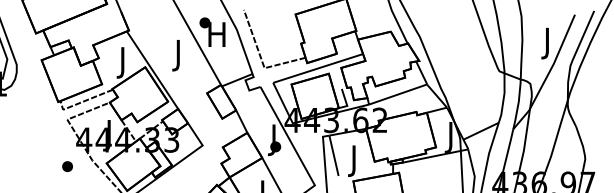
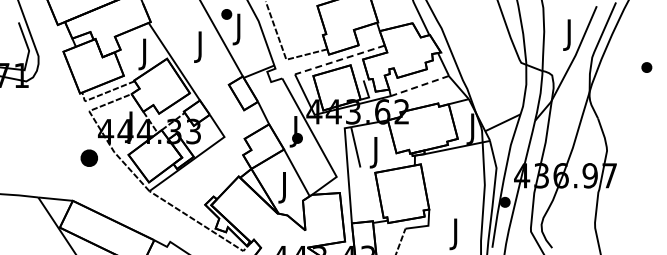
text: (216, 37) -> (238, 29), H -> J
line: (317, 68) -> (339, 60), solid -> dashed
line: (397, 94) -> (419, 86), solid -> dashed
part: (67, 165) -> (89, 157), size x1.6

